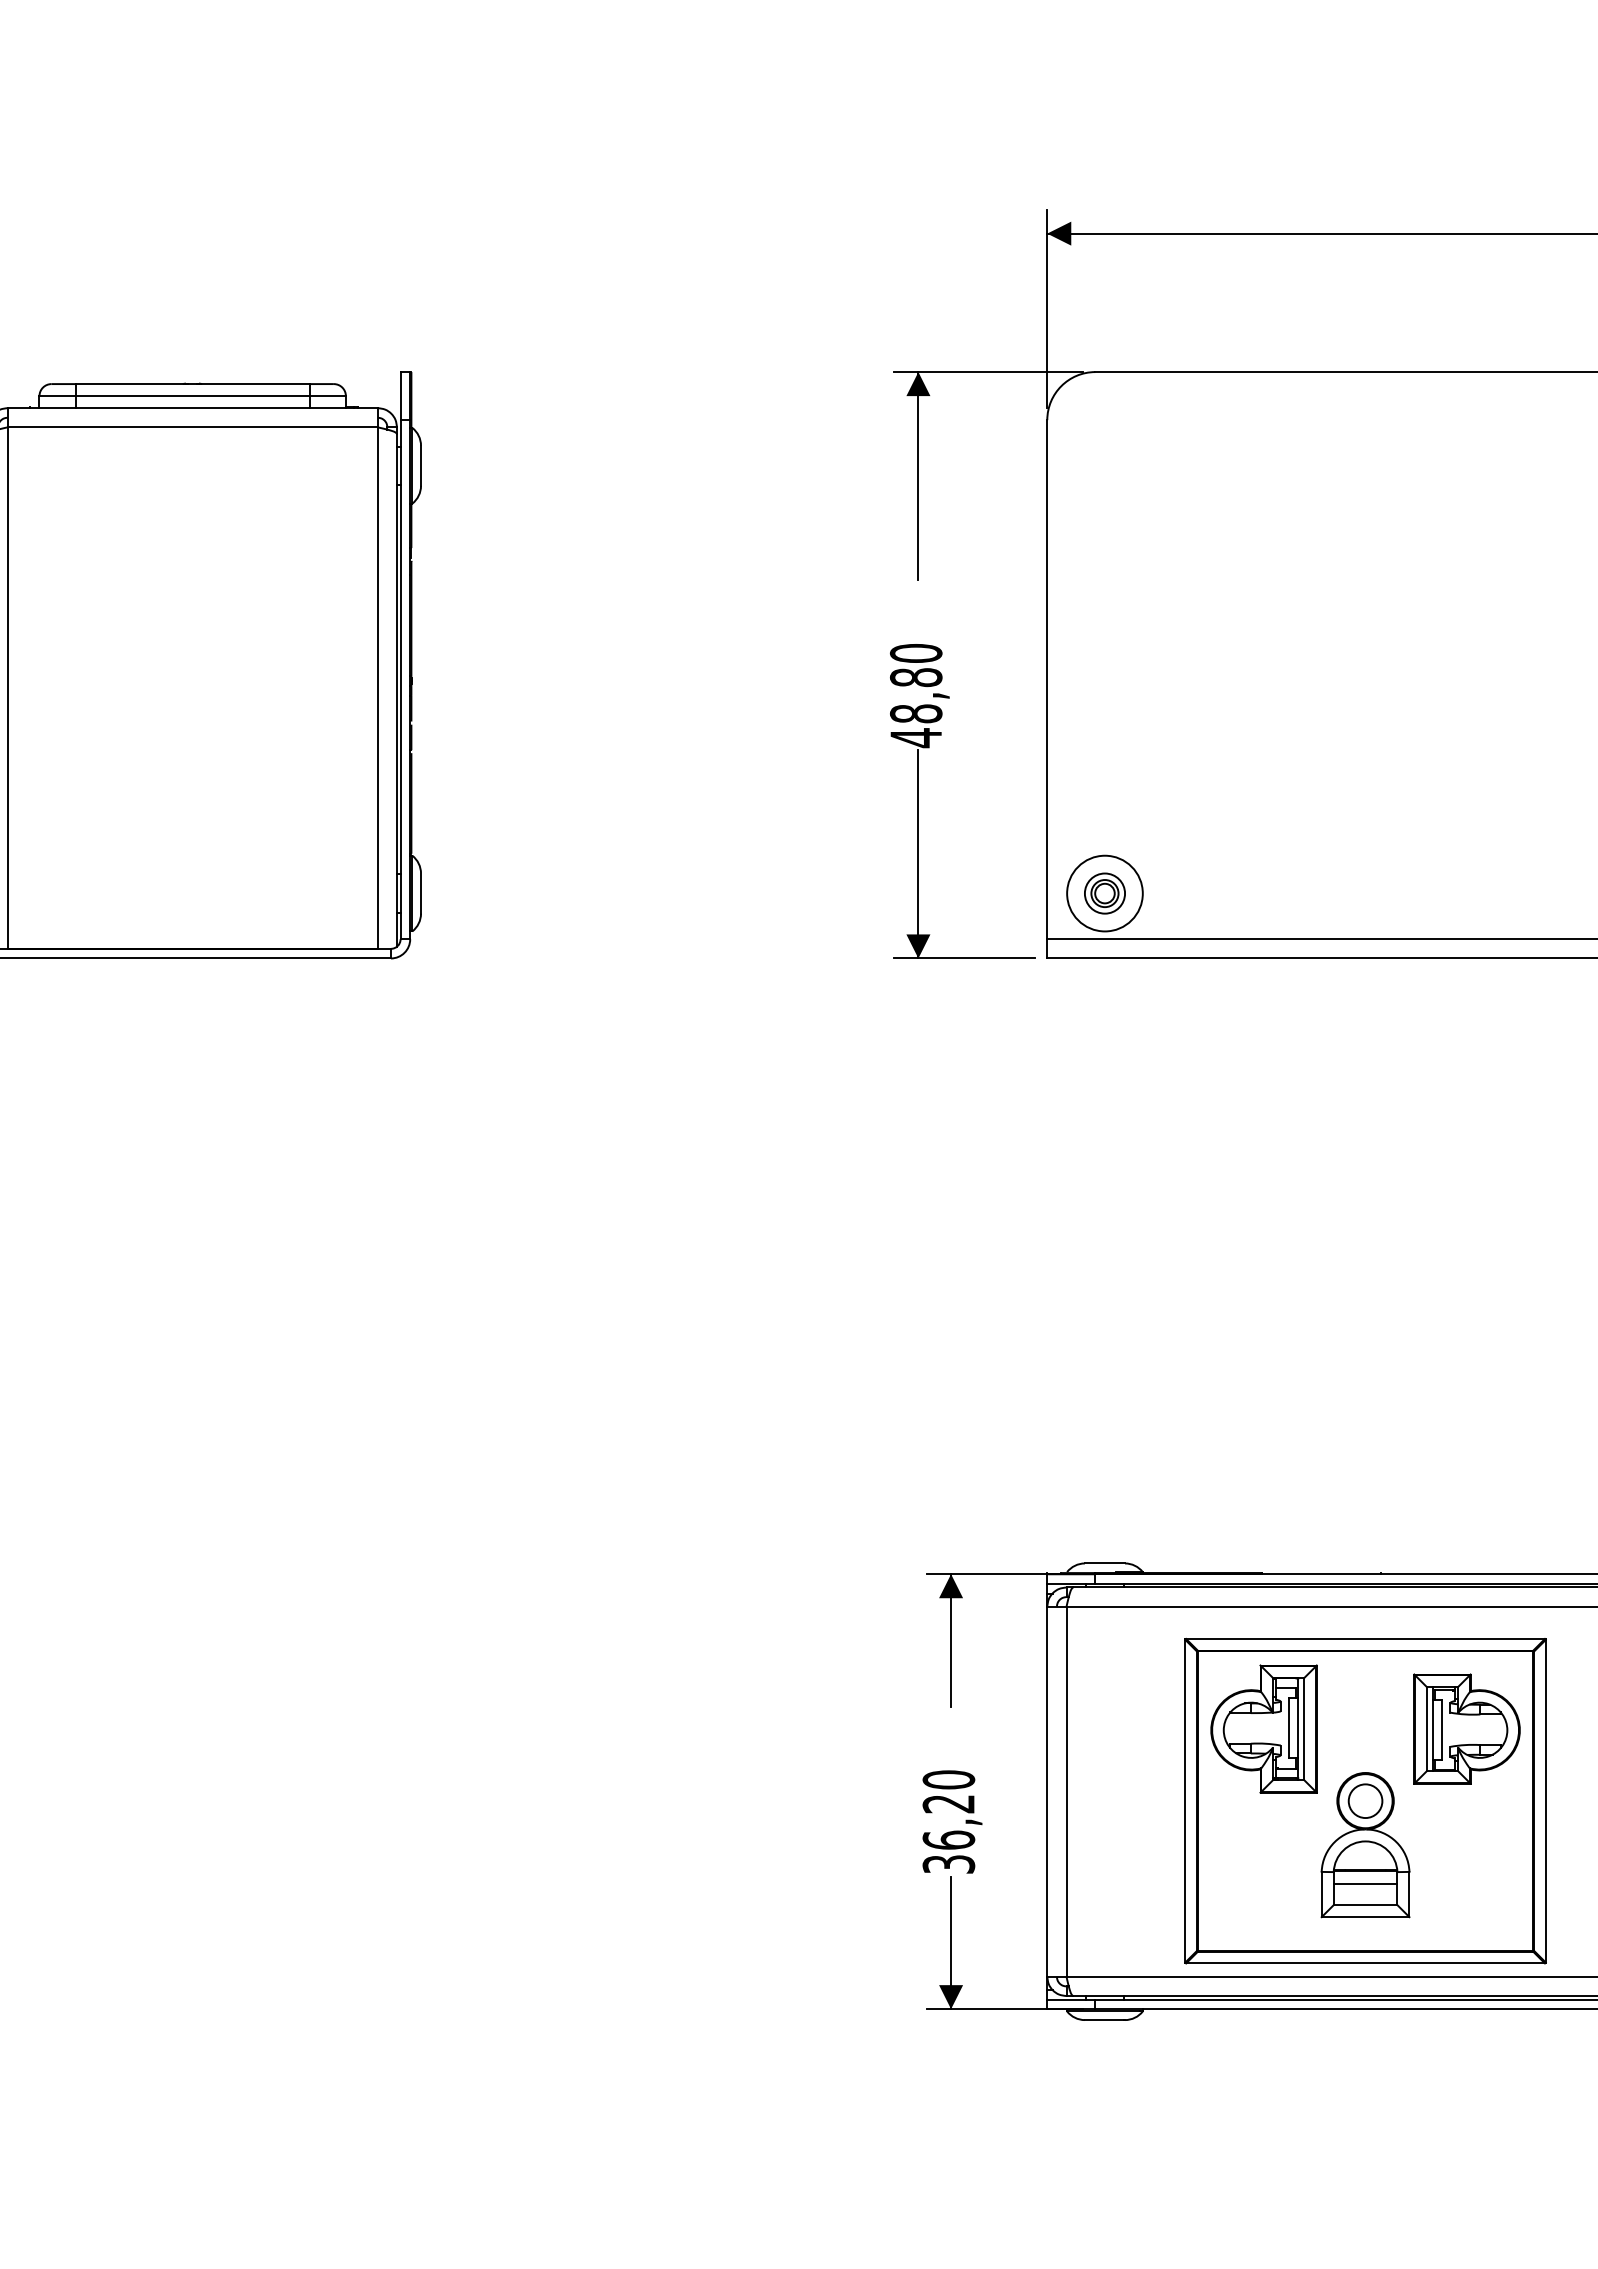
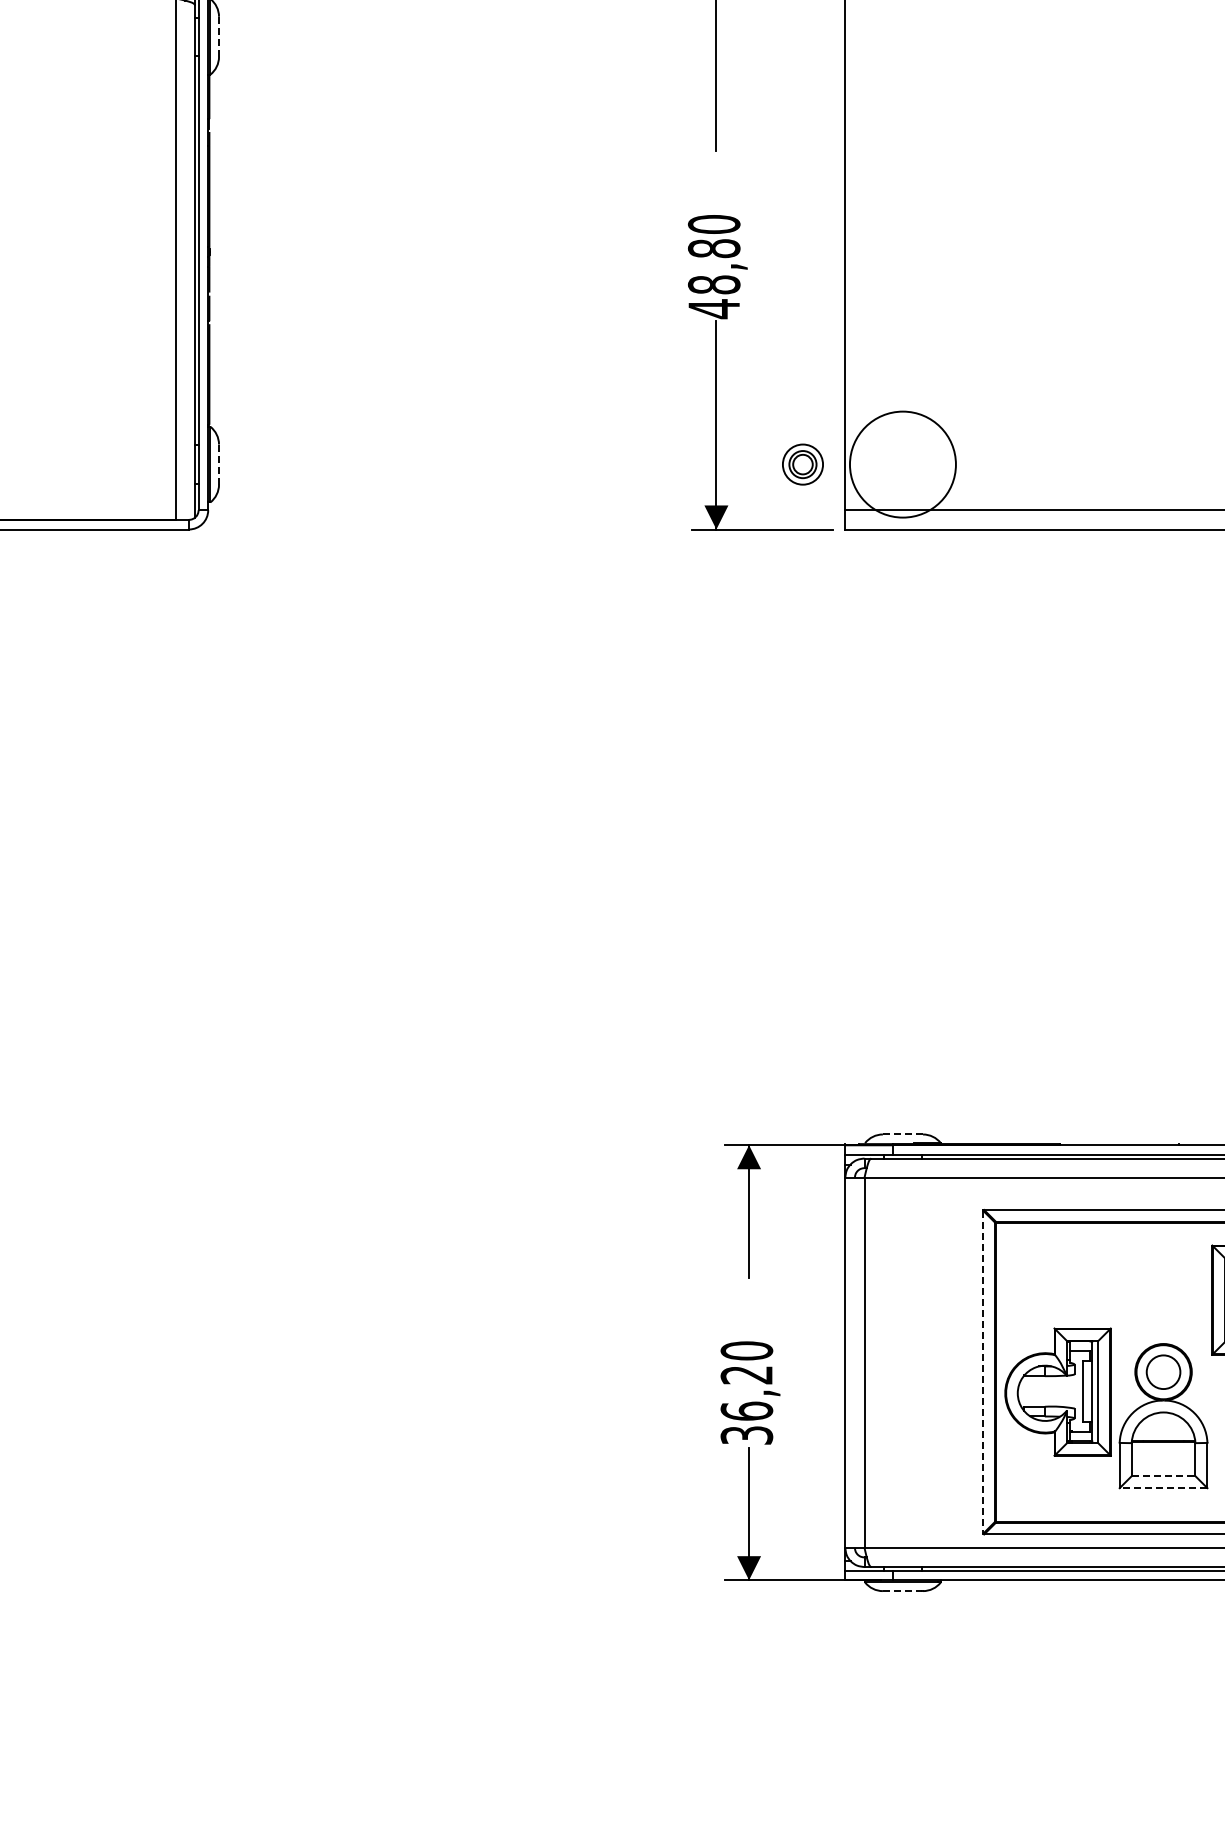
line: (421, 465) -> (219, 36), solid -> dashed
line: (421, 893) -> (219, 464), solid -> dashed
circle: (1104, 893) -> (902, 464), size x1.4
part: (1104, 893) -> (802, 464), moved
line: (1104, 1563) -> (902, 1134), solid -> dashed
part: (1263, 1728) -> (1057, 1391), moved
line: (1185, 1801) -> (983, 1372), solid -> dashed
line: (1365, 1884) -> (1163, 1455), removed
line: (1365, 1905) -> (1163, 1476), solid -> dashed
line: (1365, 1917) -> (1163, 1488), solid -> dashed
line: (1104, 2020) -> (902, 1591), solid -> dashed

